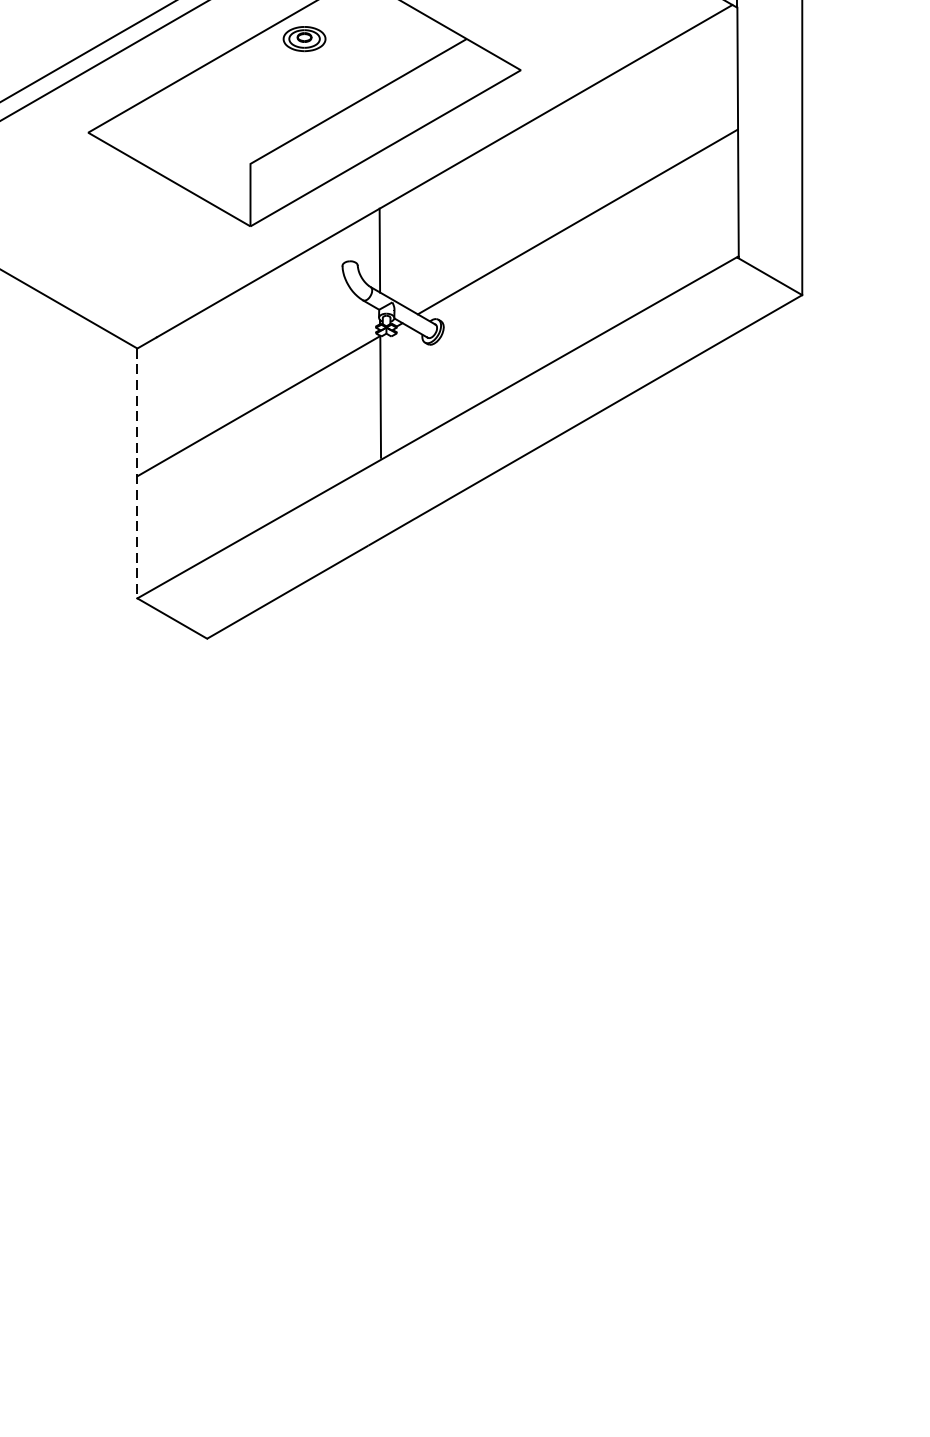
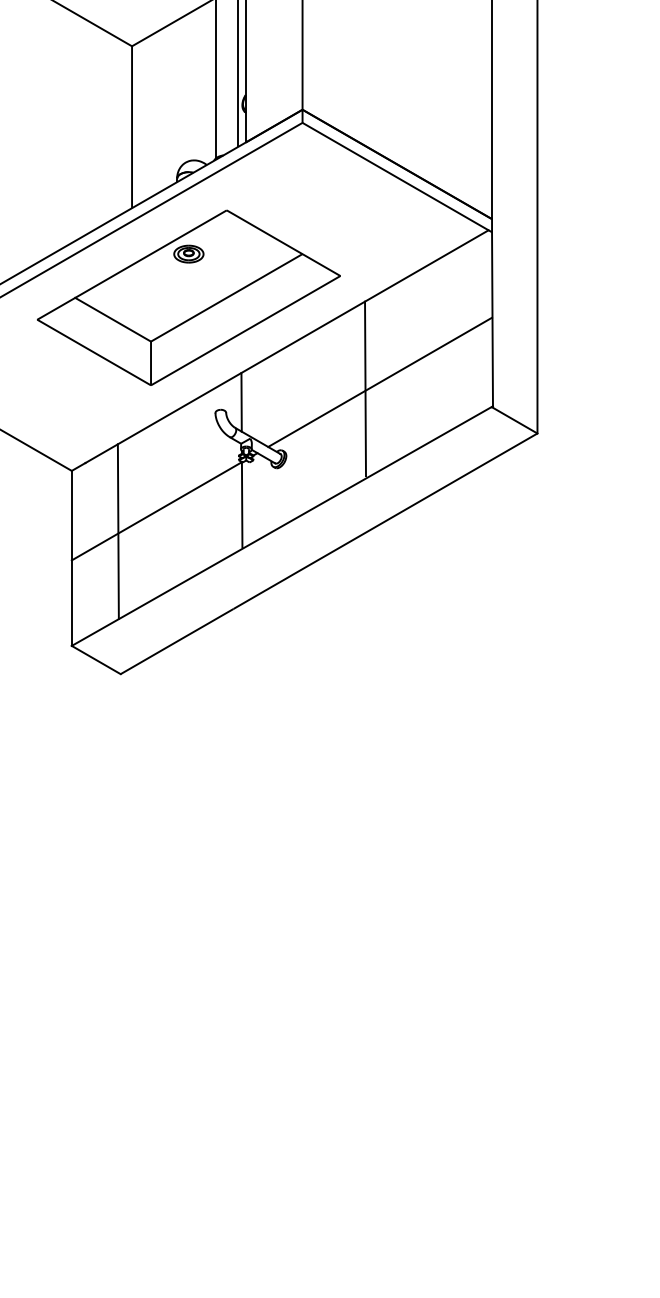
line: (196, 132) -> (113, 319), added
line: (556, 230) -> (365, 388), added
line: (202, 435) -> (117, 531), added
line: (136, 473) -> (71, 558), dashed -> solid

